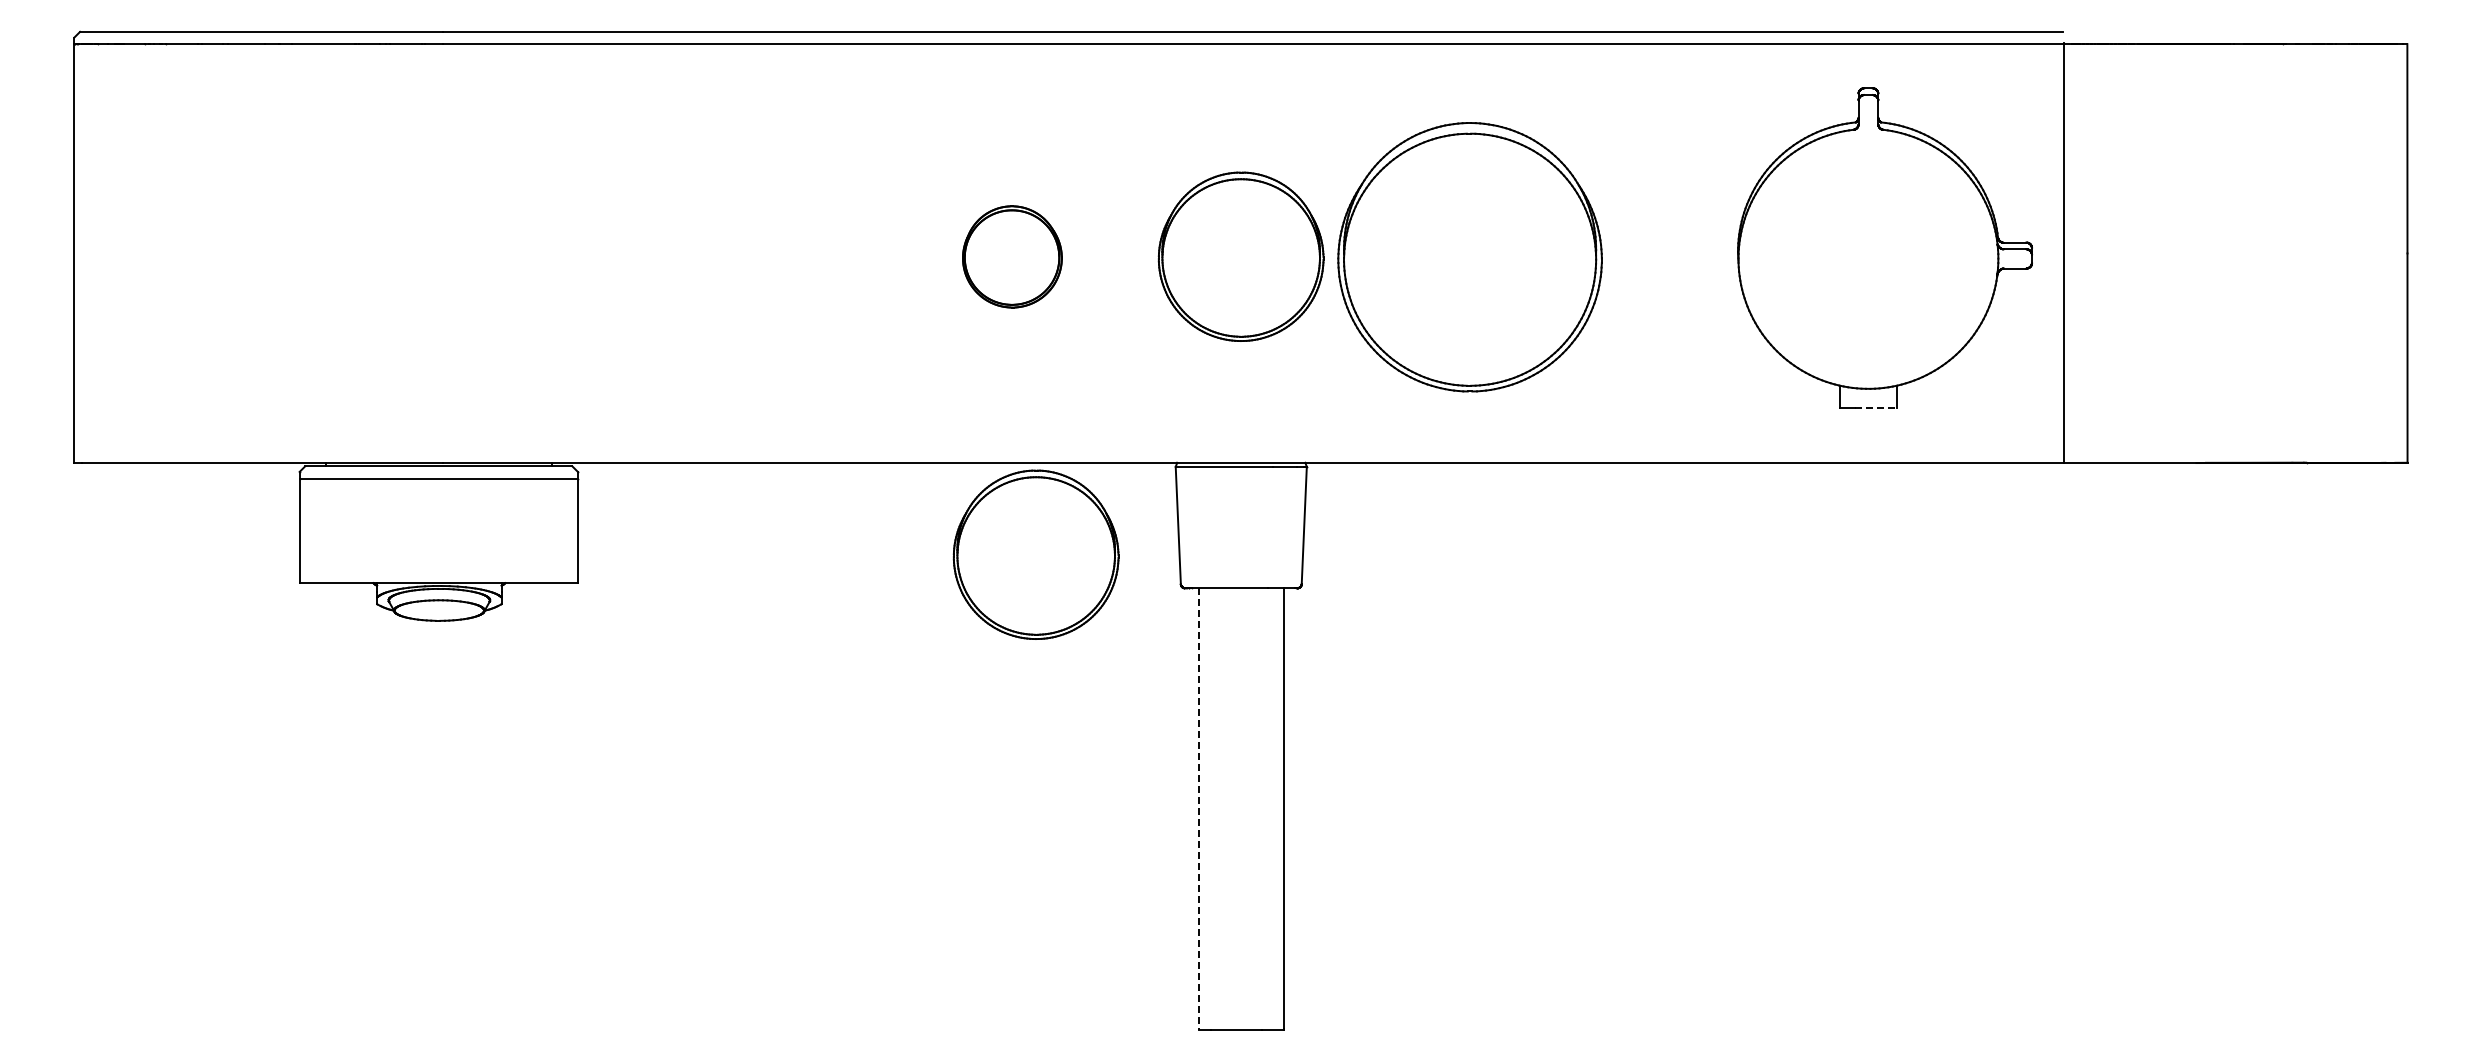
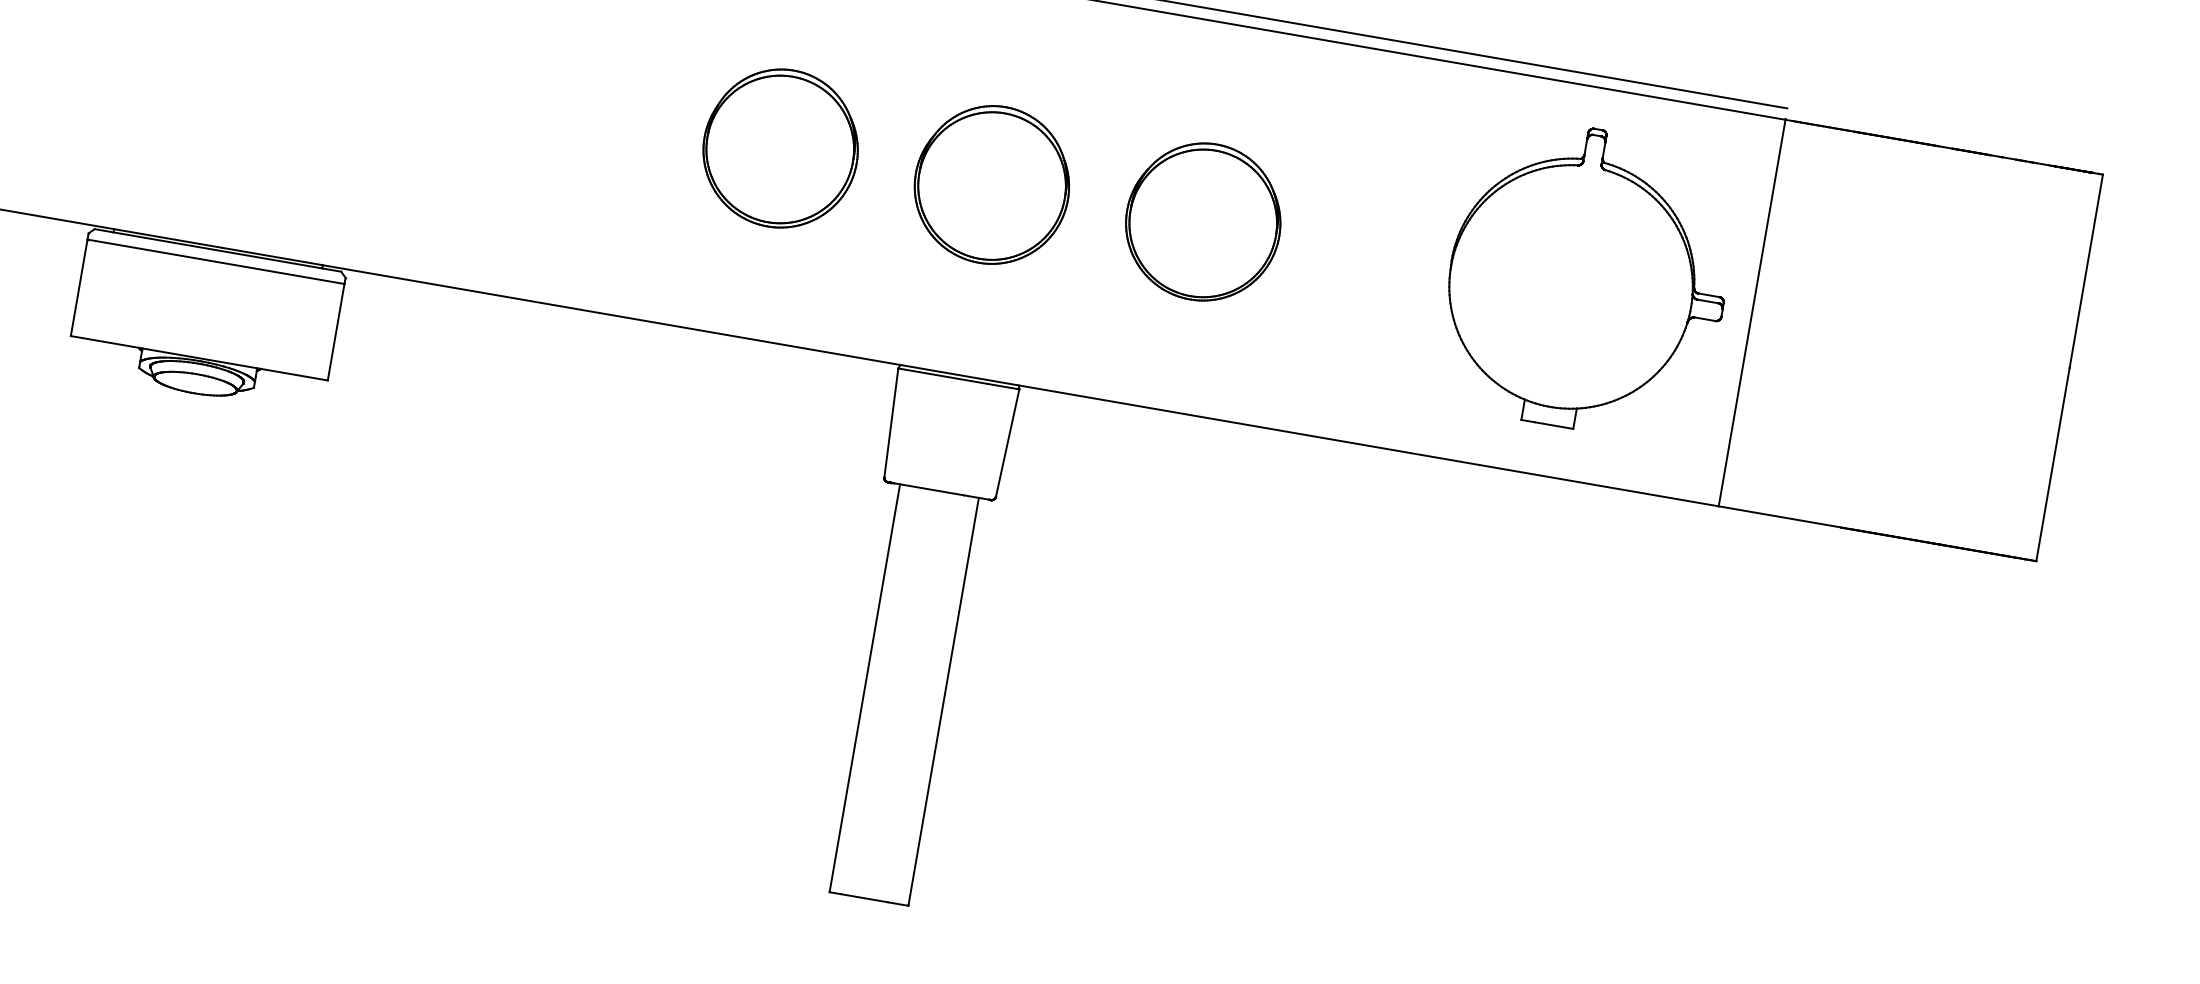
part: (1012, 256) -> (781, 148), size x1.67
part: (1469, 257) -> (1202, 222), size x0.62
line: (1875, 407) -> (1553, 425), dashed -> solid
part: (1035, 554) -> (754, 427), removed
line: (1198, 809) -> (864, 688), dashed -> solid

